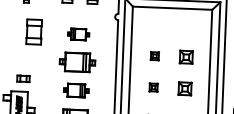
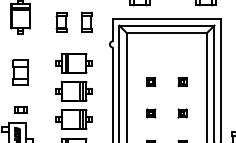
part: (34, 31) -> (20, 72), moved
part: (78, 34) -> (73, 63), size x1.67
part: (186, 57) -> (182, 82), size x0.62
part: (184, 88) -> (182, 113), size x0.62
part: (75, 90) -> (73, 119), size x1.43

